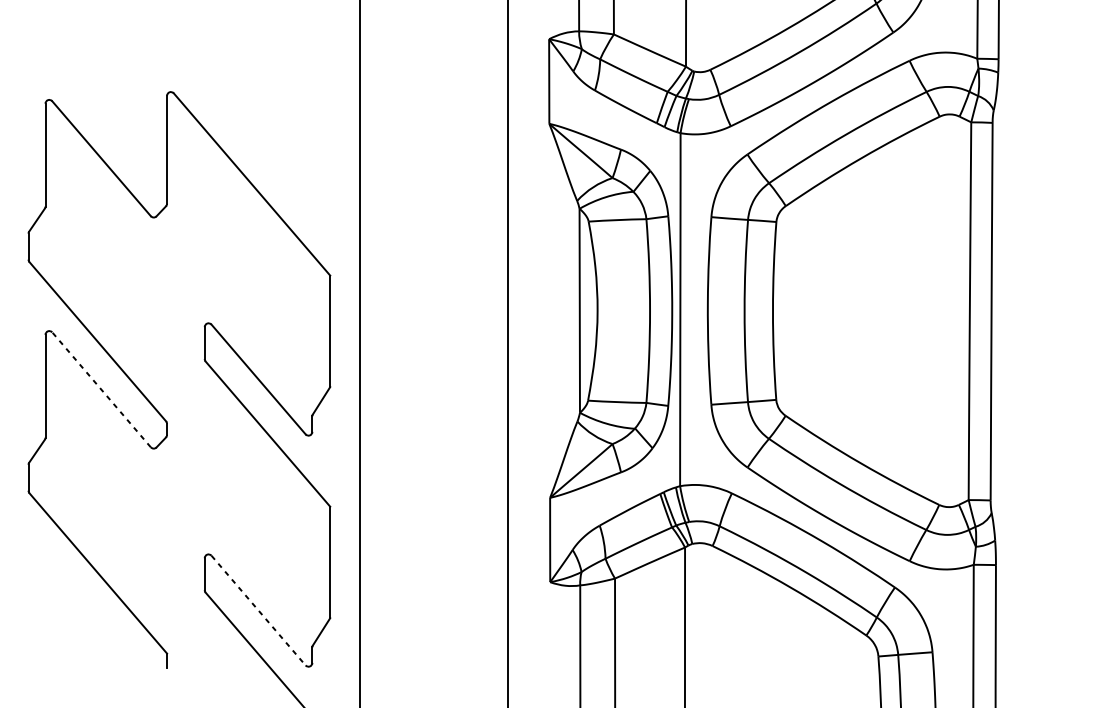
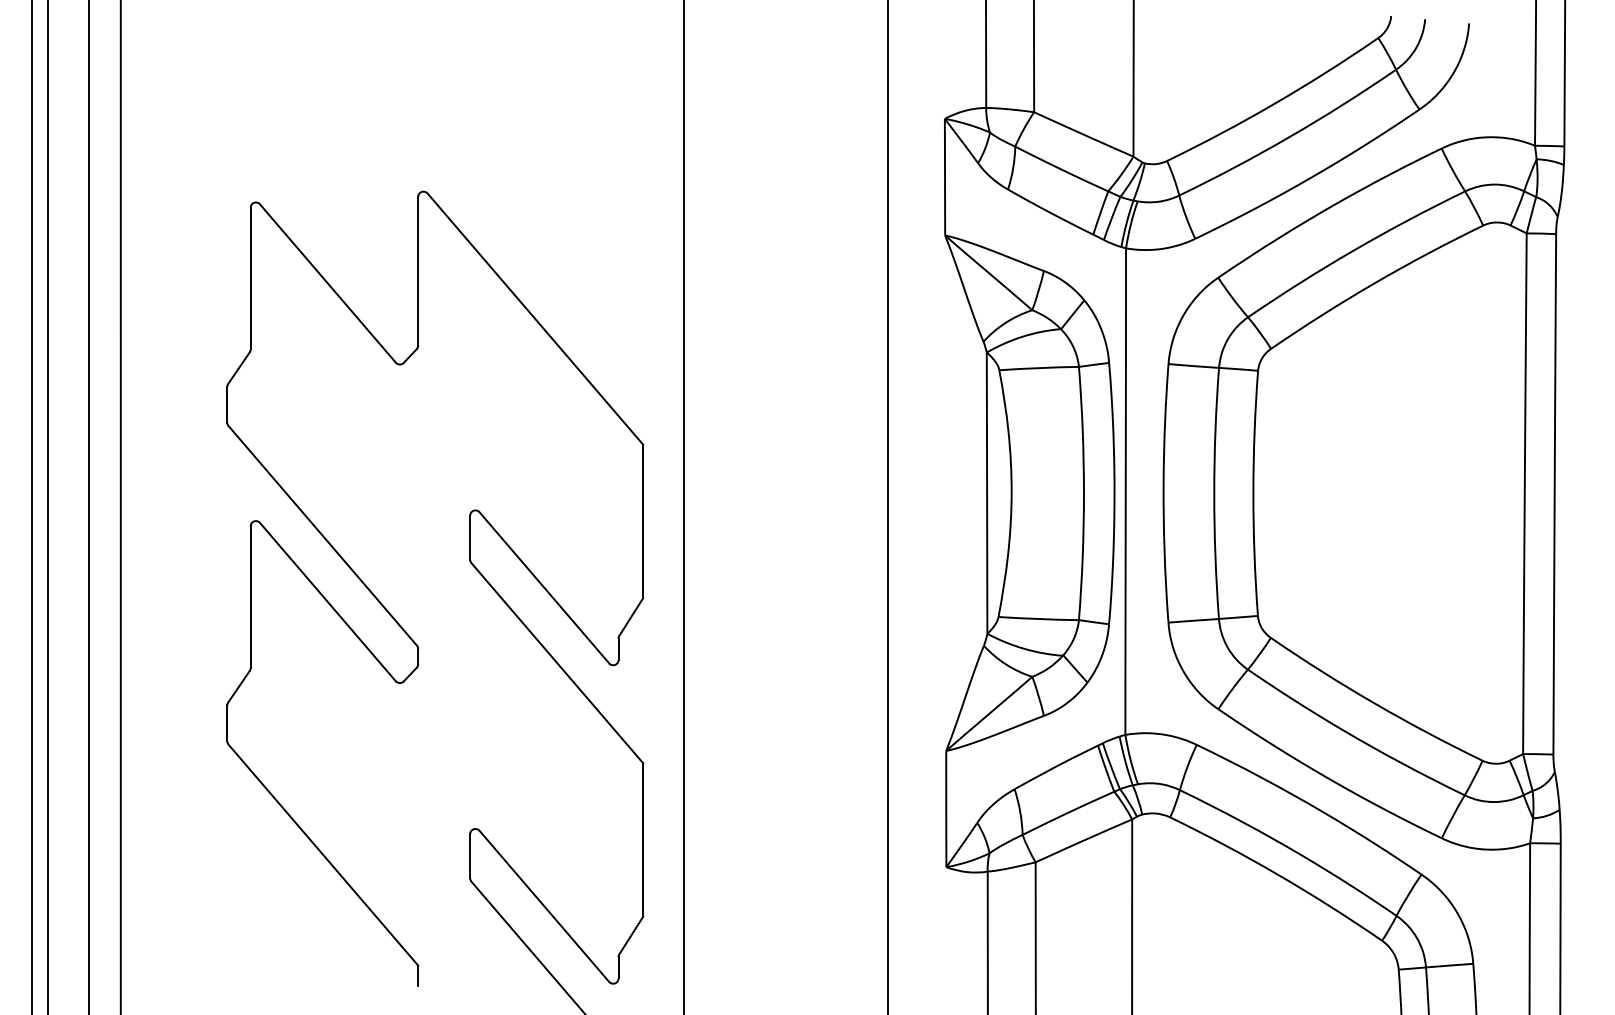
line: (101, 389) -> (327, 601), dashed -> solid
line: (258, 610) -> (544, 906), dashed -> solid

